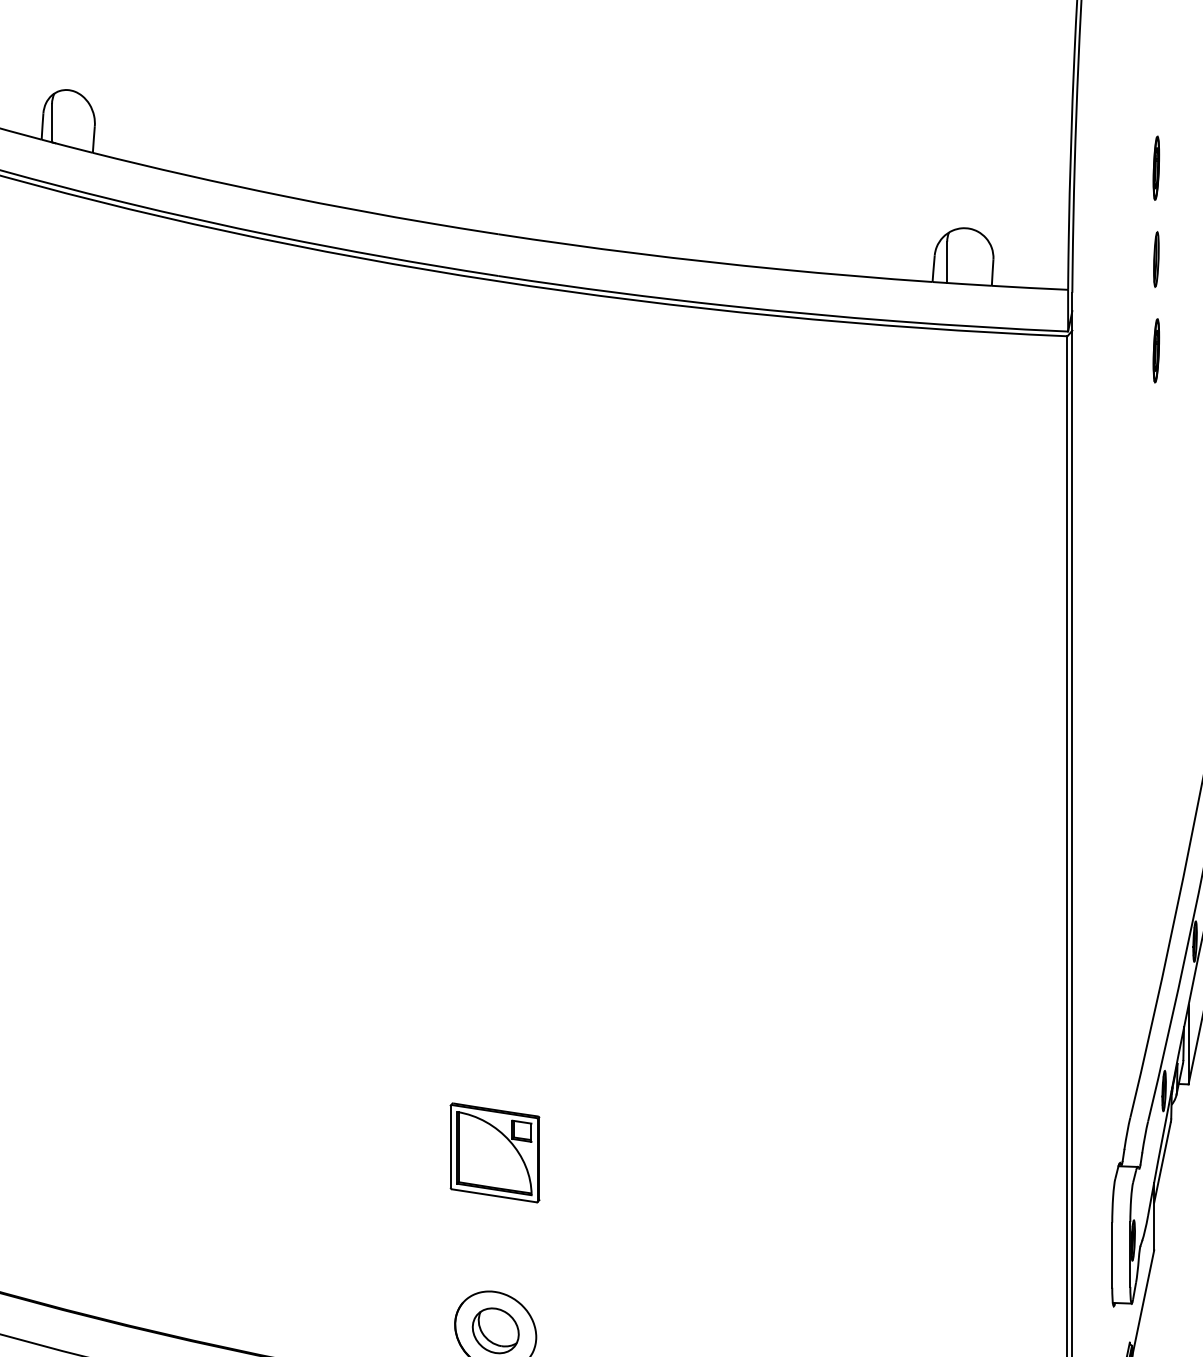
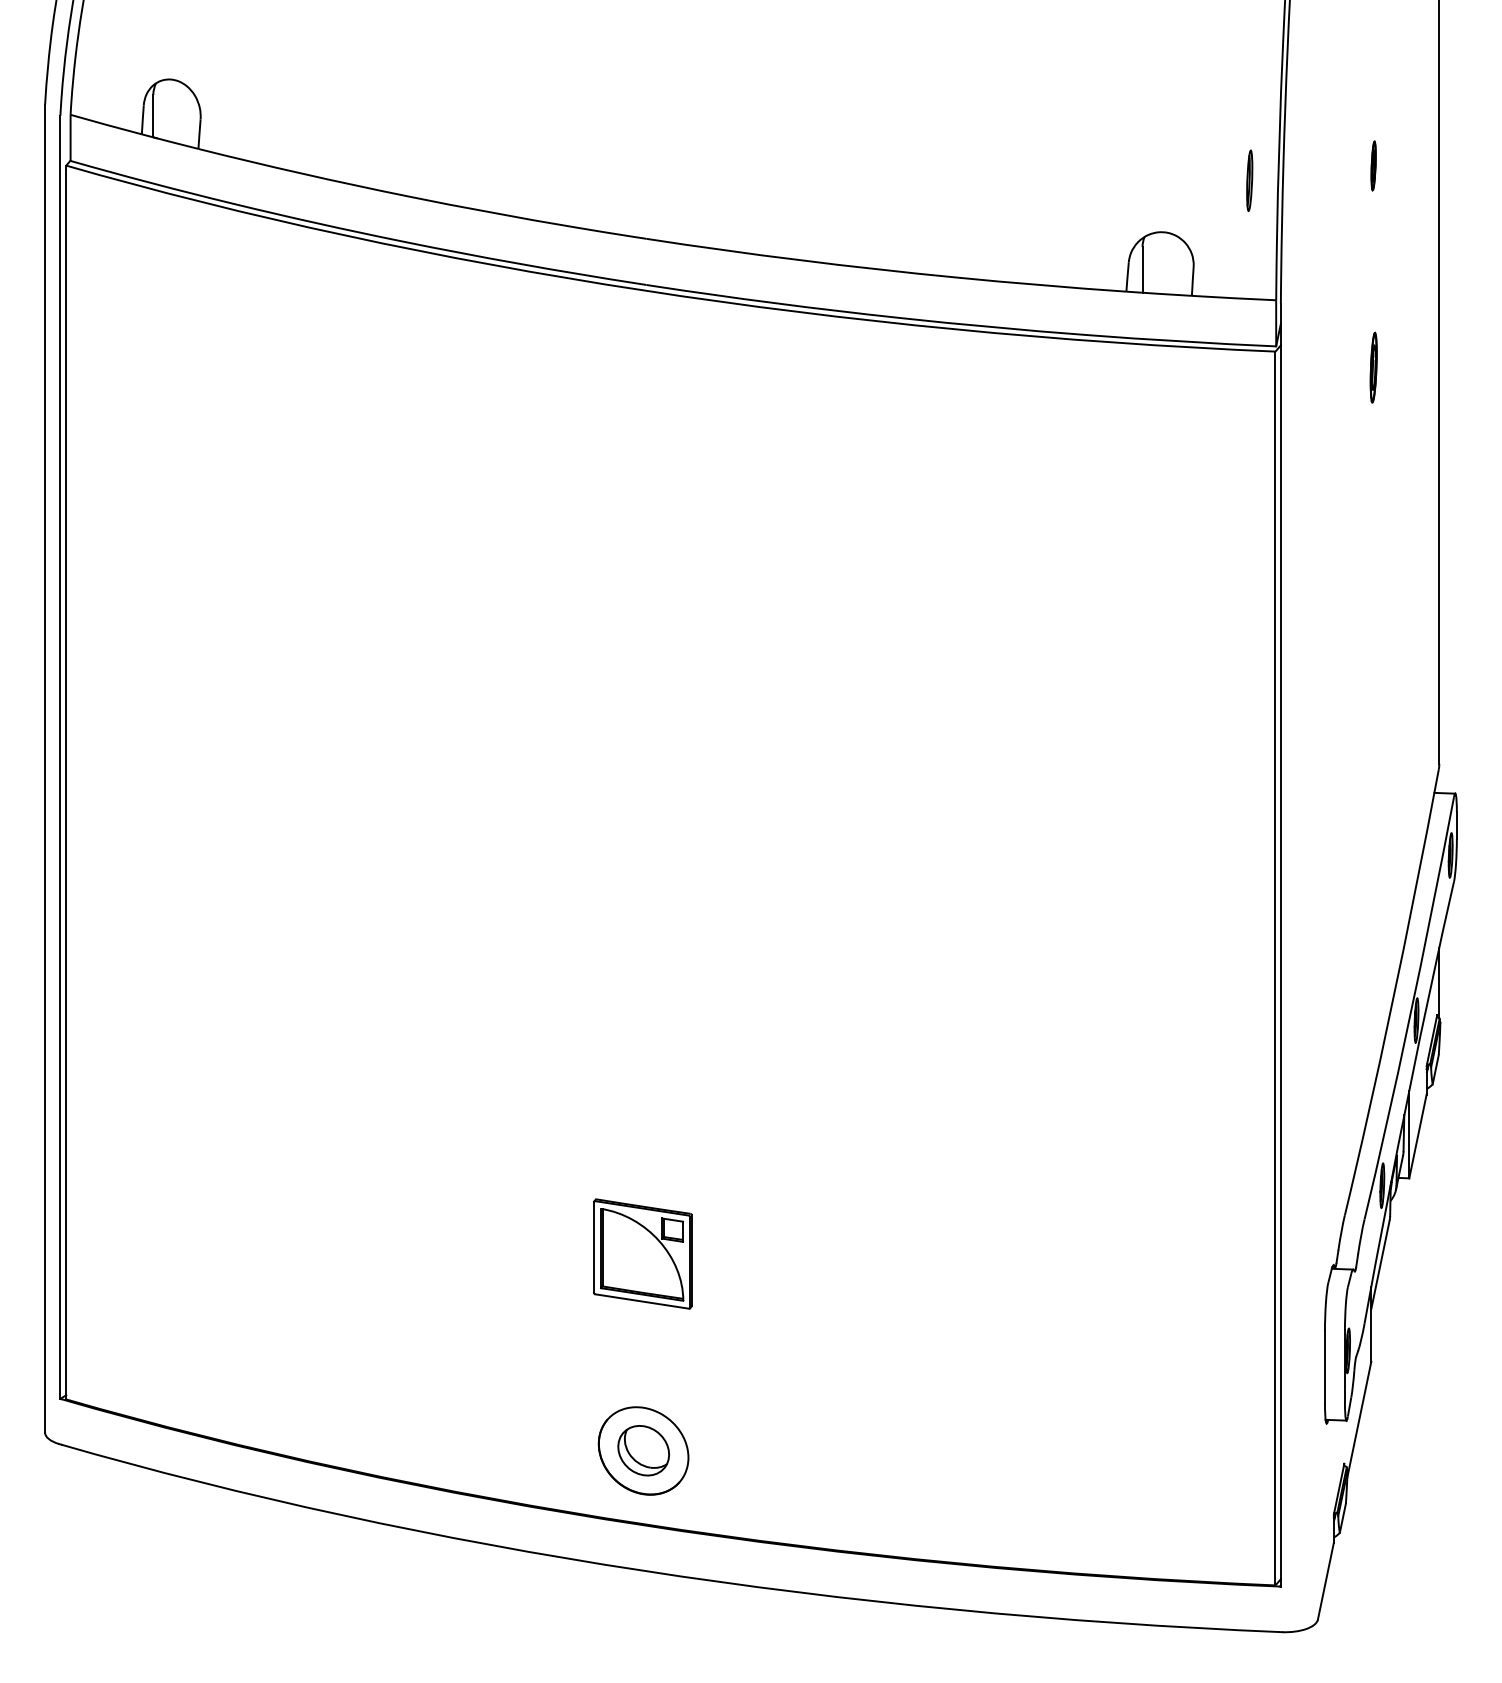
part: (1156, 167) -> (1373, 165), size x0.7
part: (1156, 259) -> (1249, 180), moved

